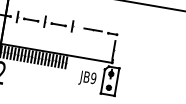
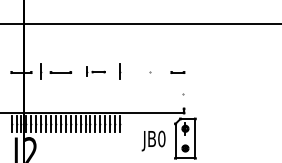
part: (55, 23) -> (95, 71), size x0.6
line: (93, 29) -> (149, 71), removed
line: (114, 49) -> (183, 93), removed
text: (93, 78) -> (161, 139), JB9 -> JB0

